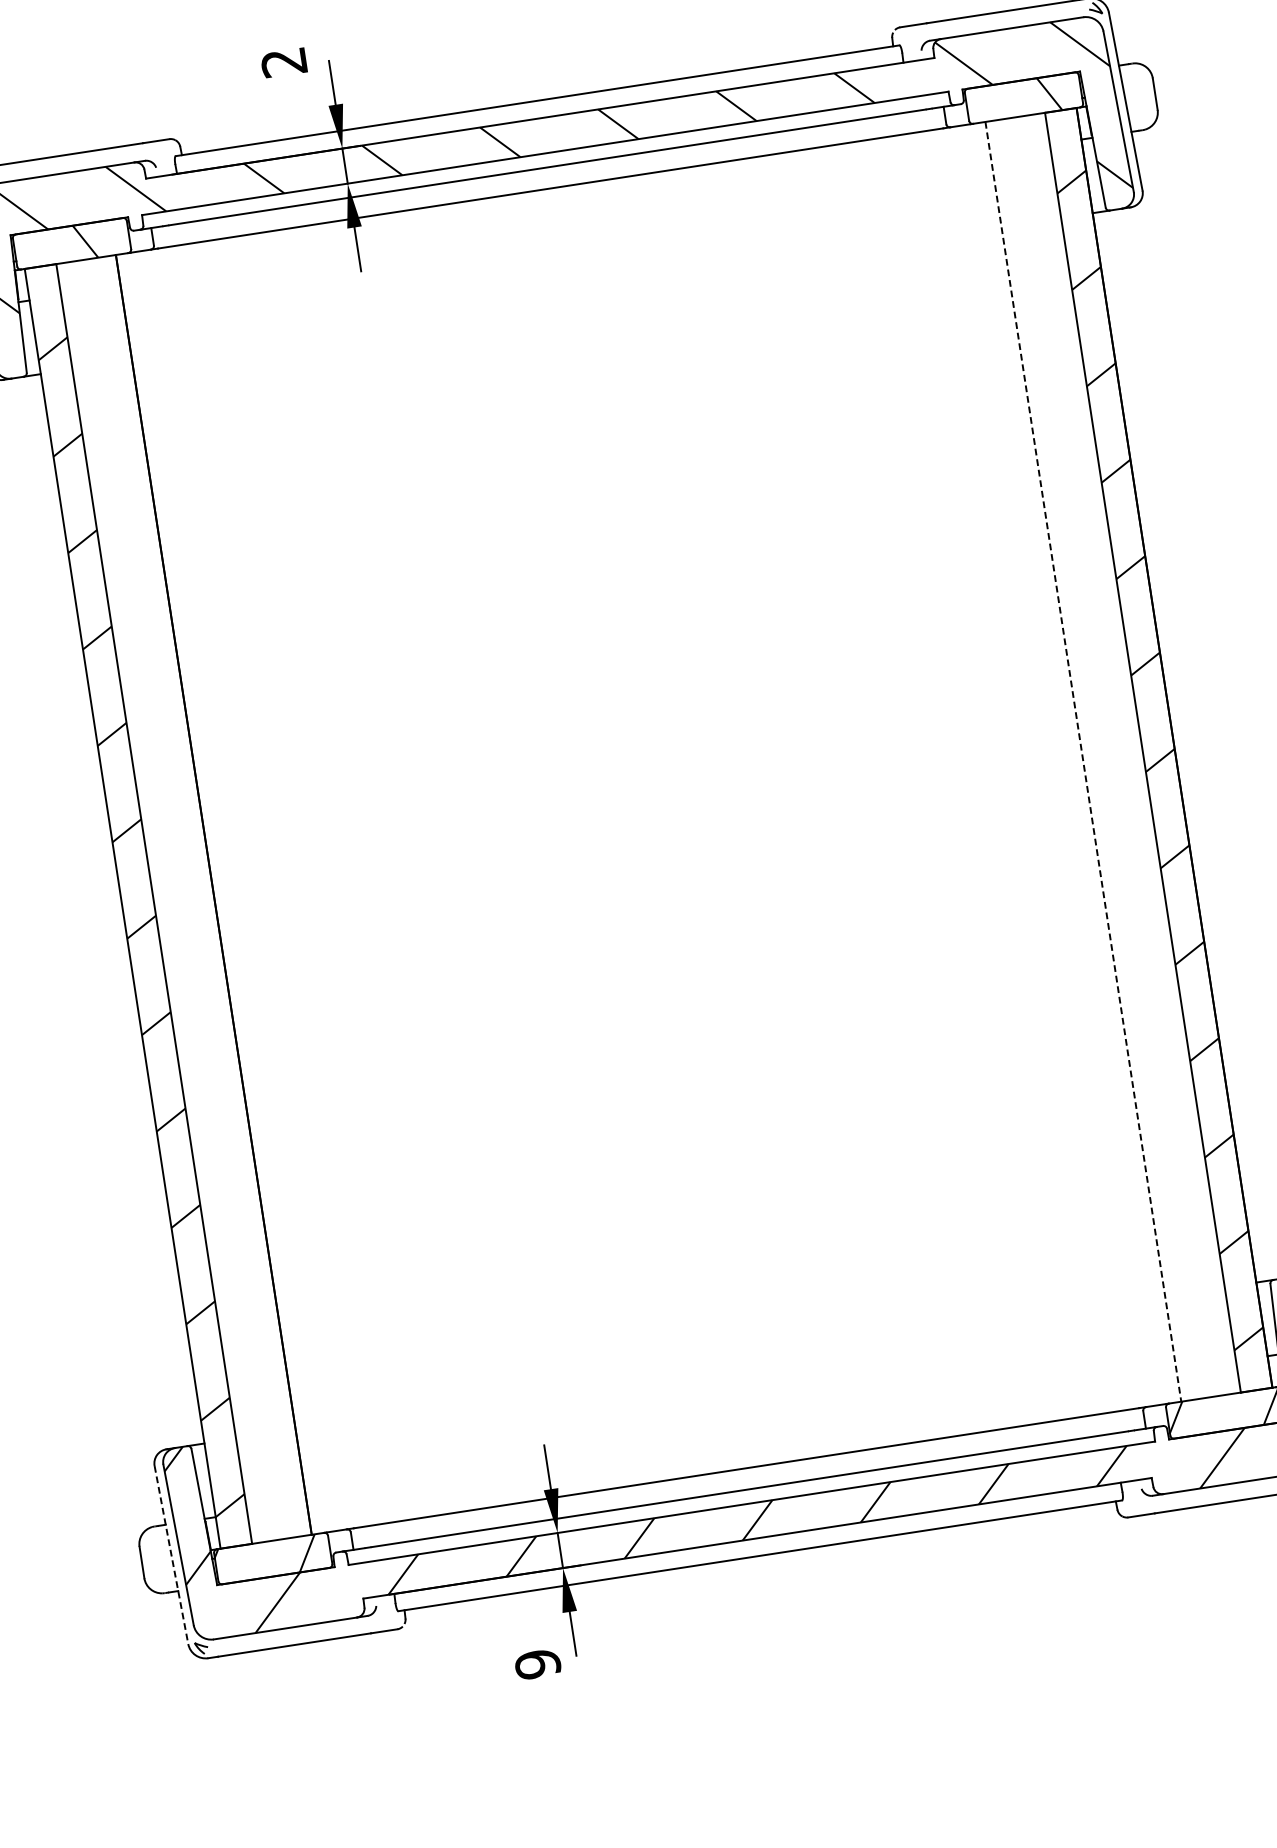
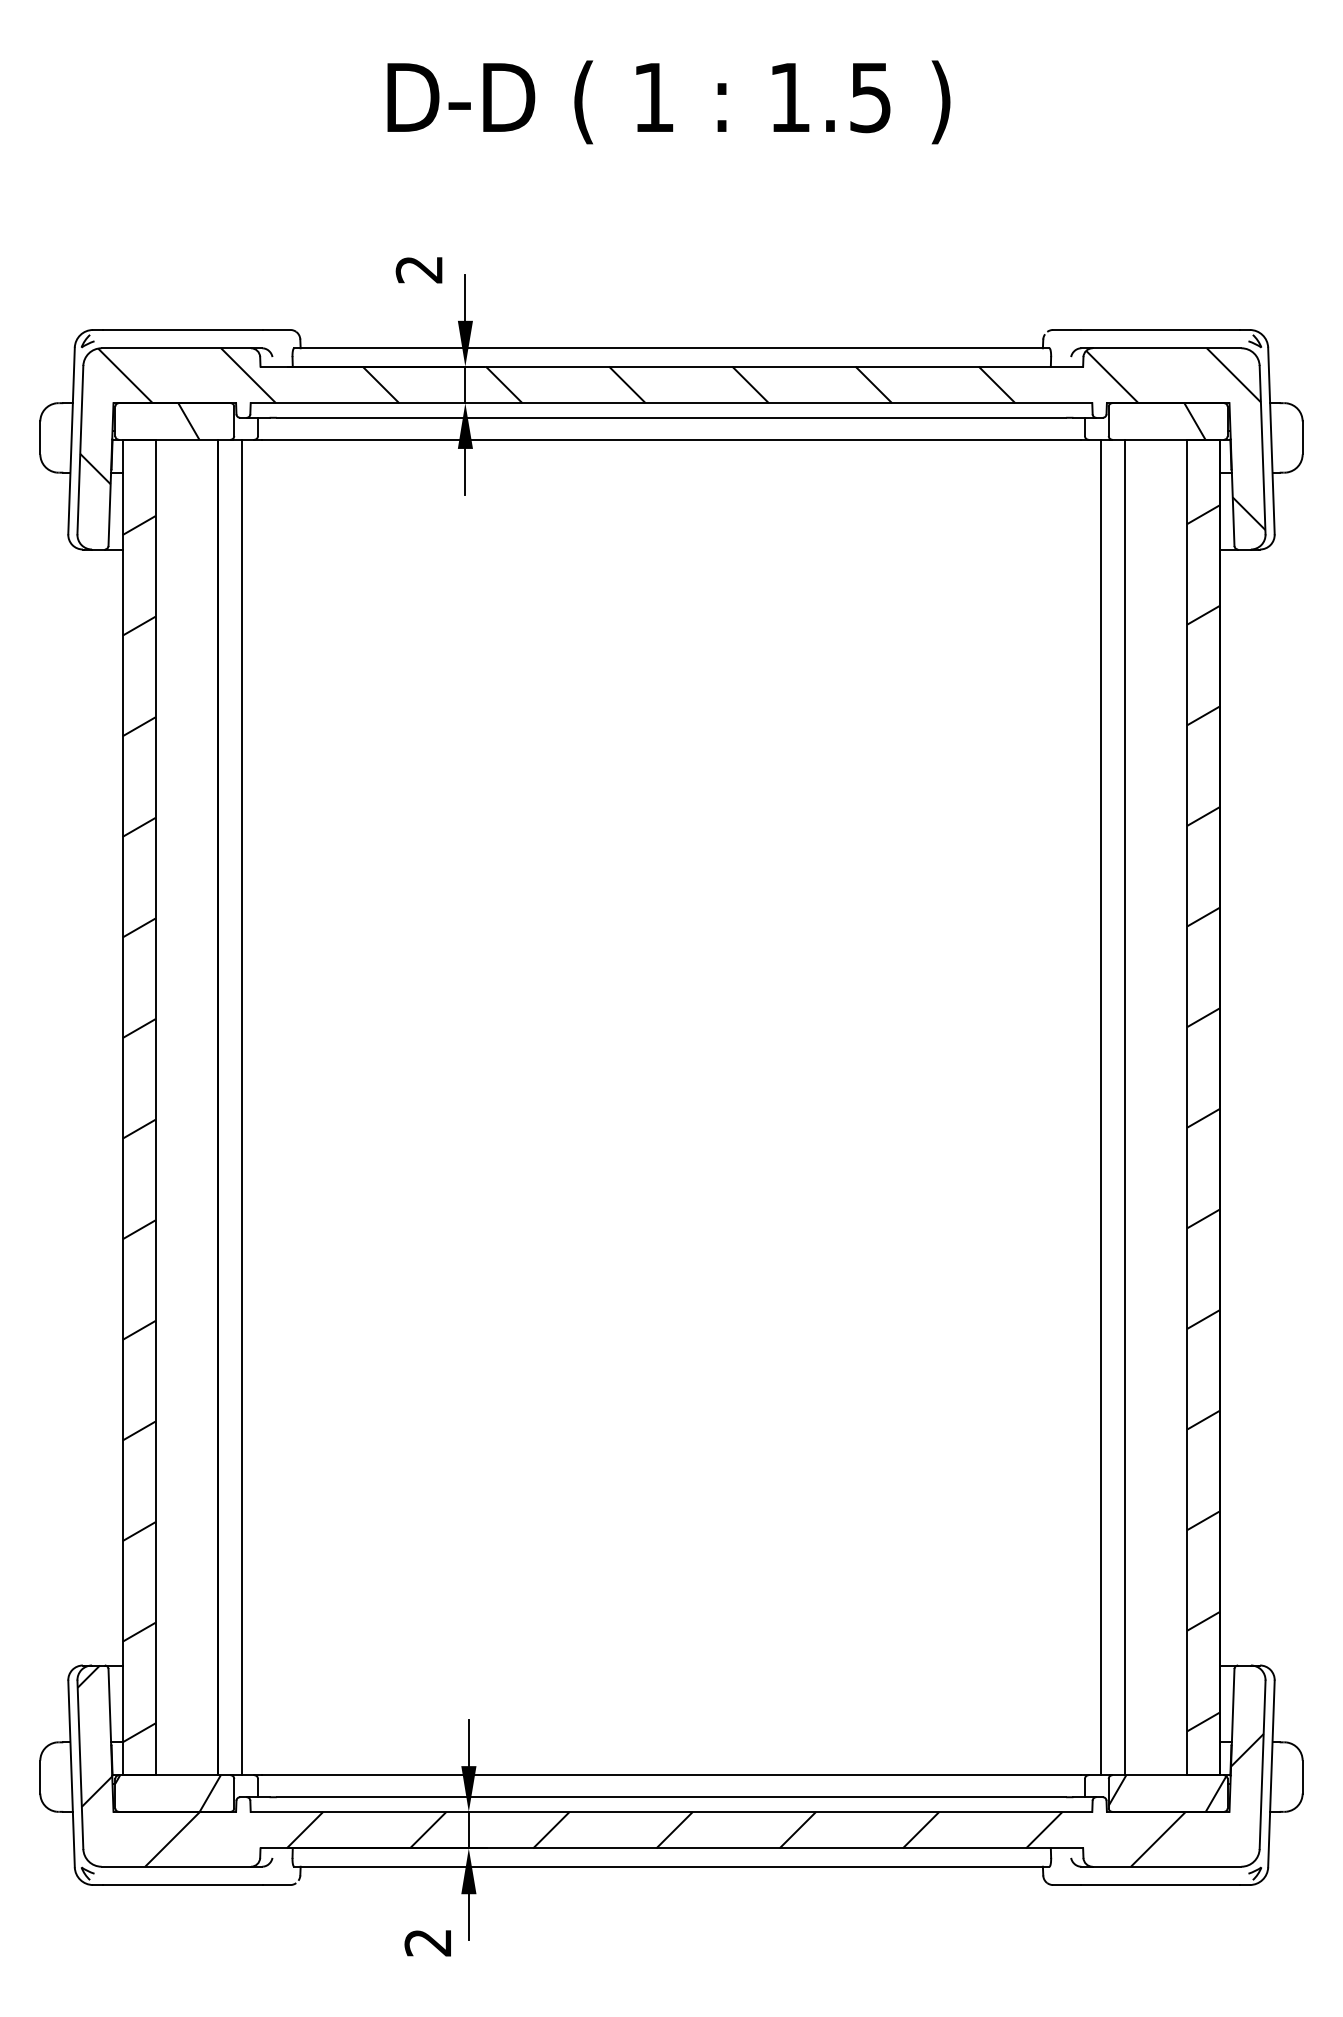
line: (1083, 761) -> (1125, 1107), dashed -> solid
line: (1060, 765) -> (1101, 1107), added
line: (236, 891) -> (241, 1107), added
line: (171, 1555) -> (71, 1774), dashed -> solid
text: (537, 1664) -> (427, 1942), 9 -> 2

